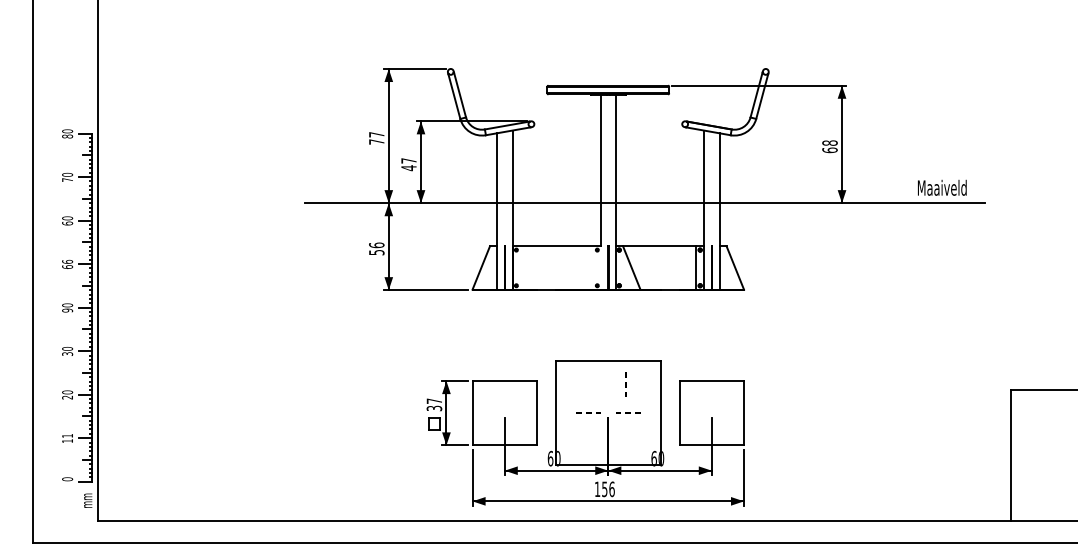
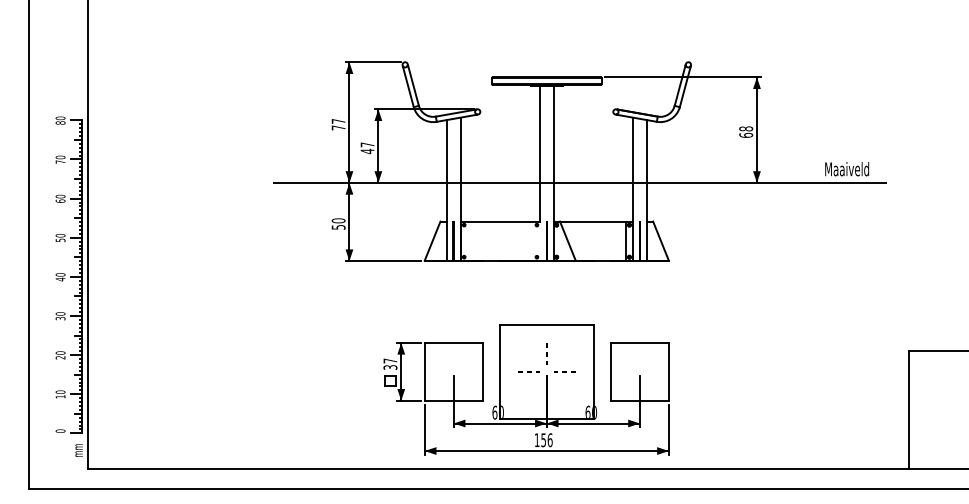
text: (376, 244) -> (338, 220), 56 -> 50
text: (67, 263) -> (60, 237), 66 -> 50
text: (67, 310) -> (60, 279), 90 -> 40
line: (625, 383) -> (546, 353), moved
text: (67, 435) -> (60, 391), 11 -> 10

